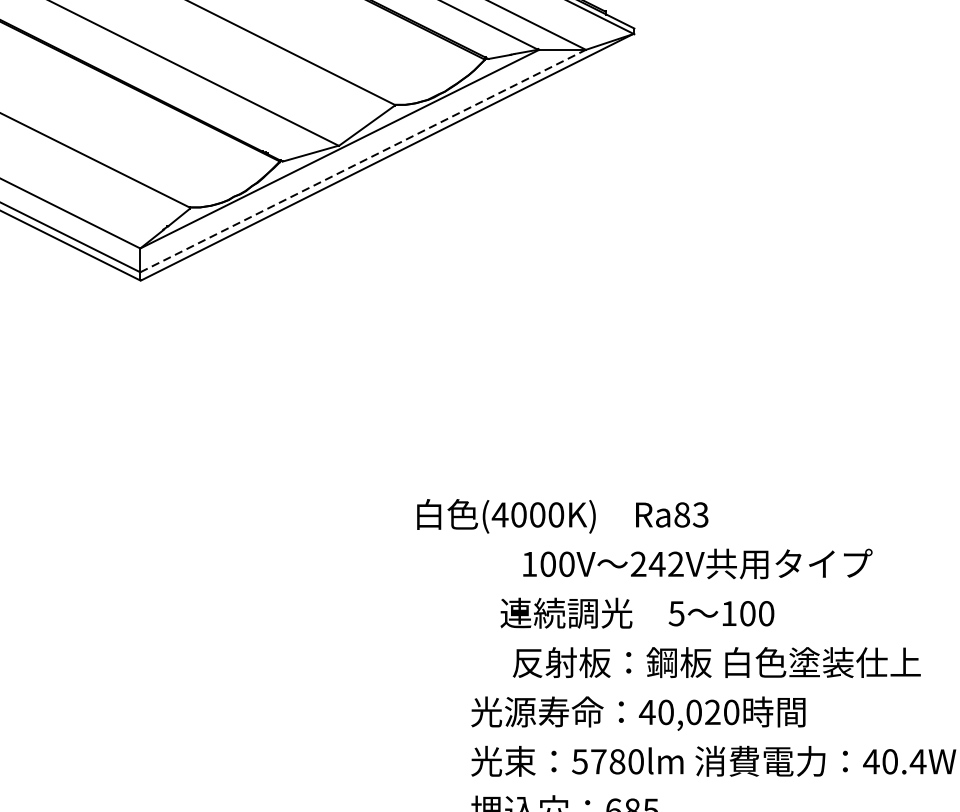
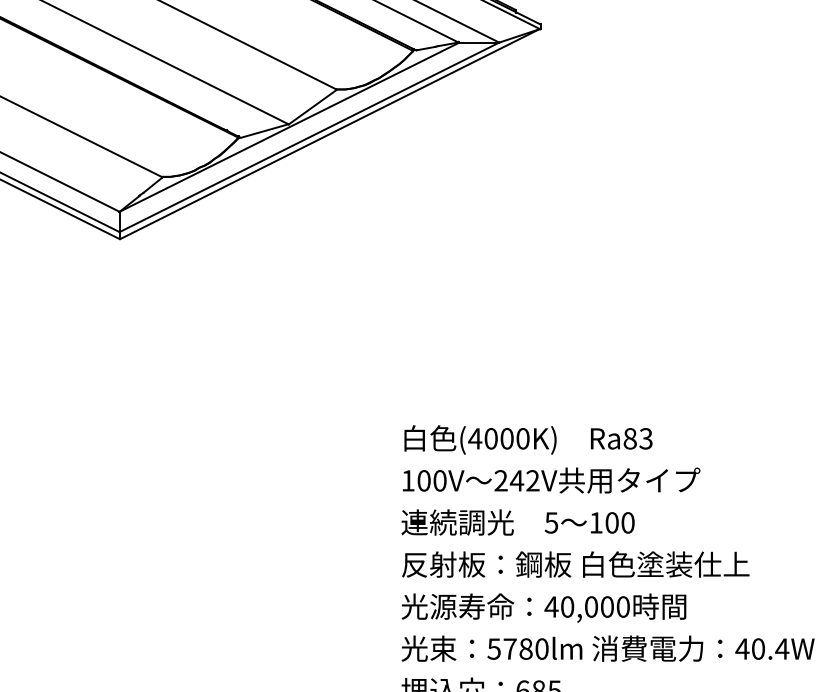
line: (363, 161) -> (309, 137), dashed -> solid
text: (562, 515) -> (528, 439), moved
text: (697, 563) -> (551, 480), moved
text: (636, 613) -> (517, 522), moved
text: (716, 662) -> (575, 564), moved
text: (711, 711) -> (606, 606), 40,020 -> 40,000

